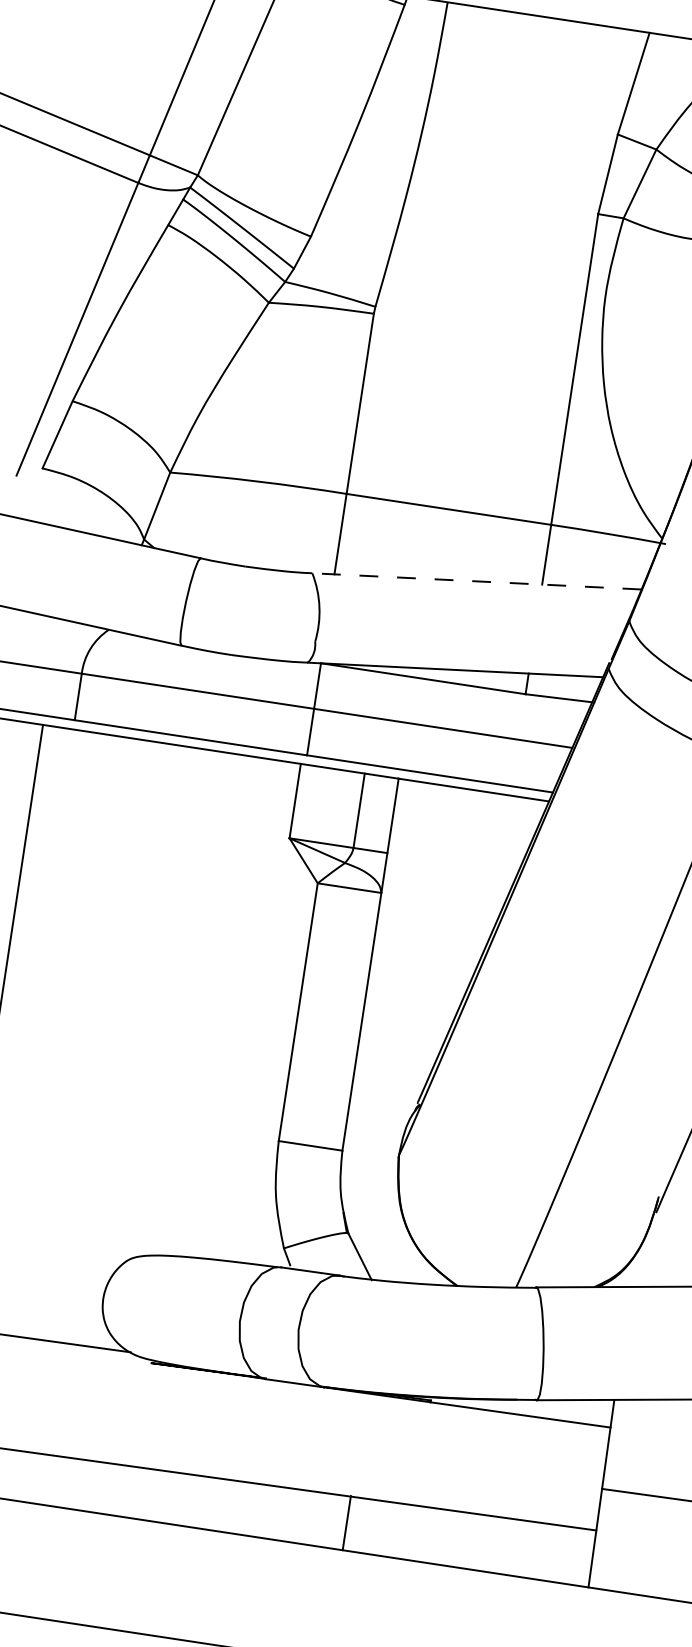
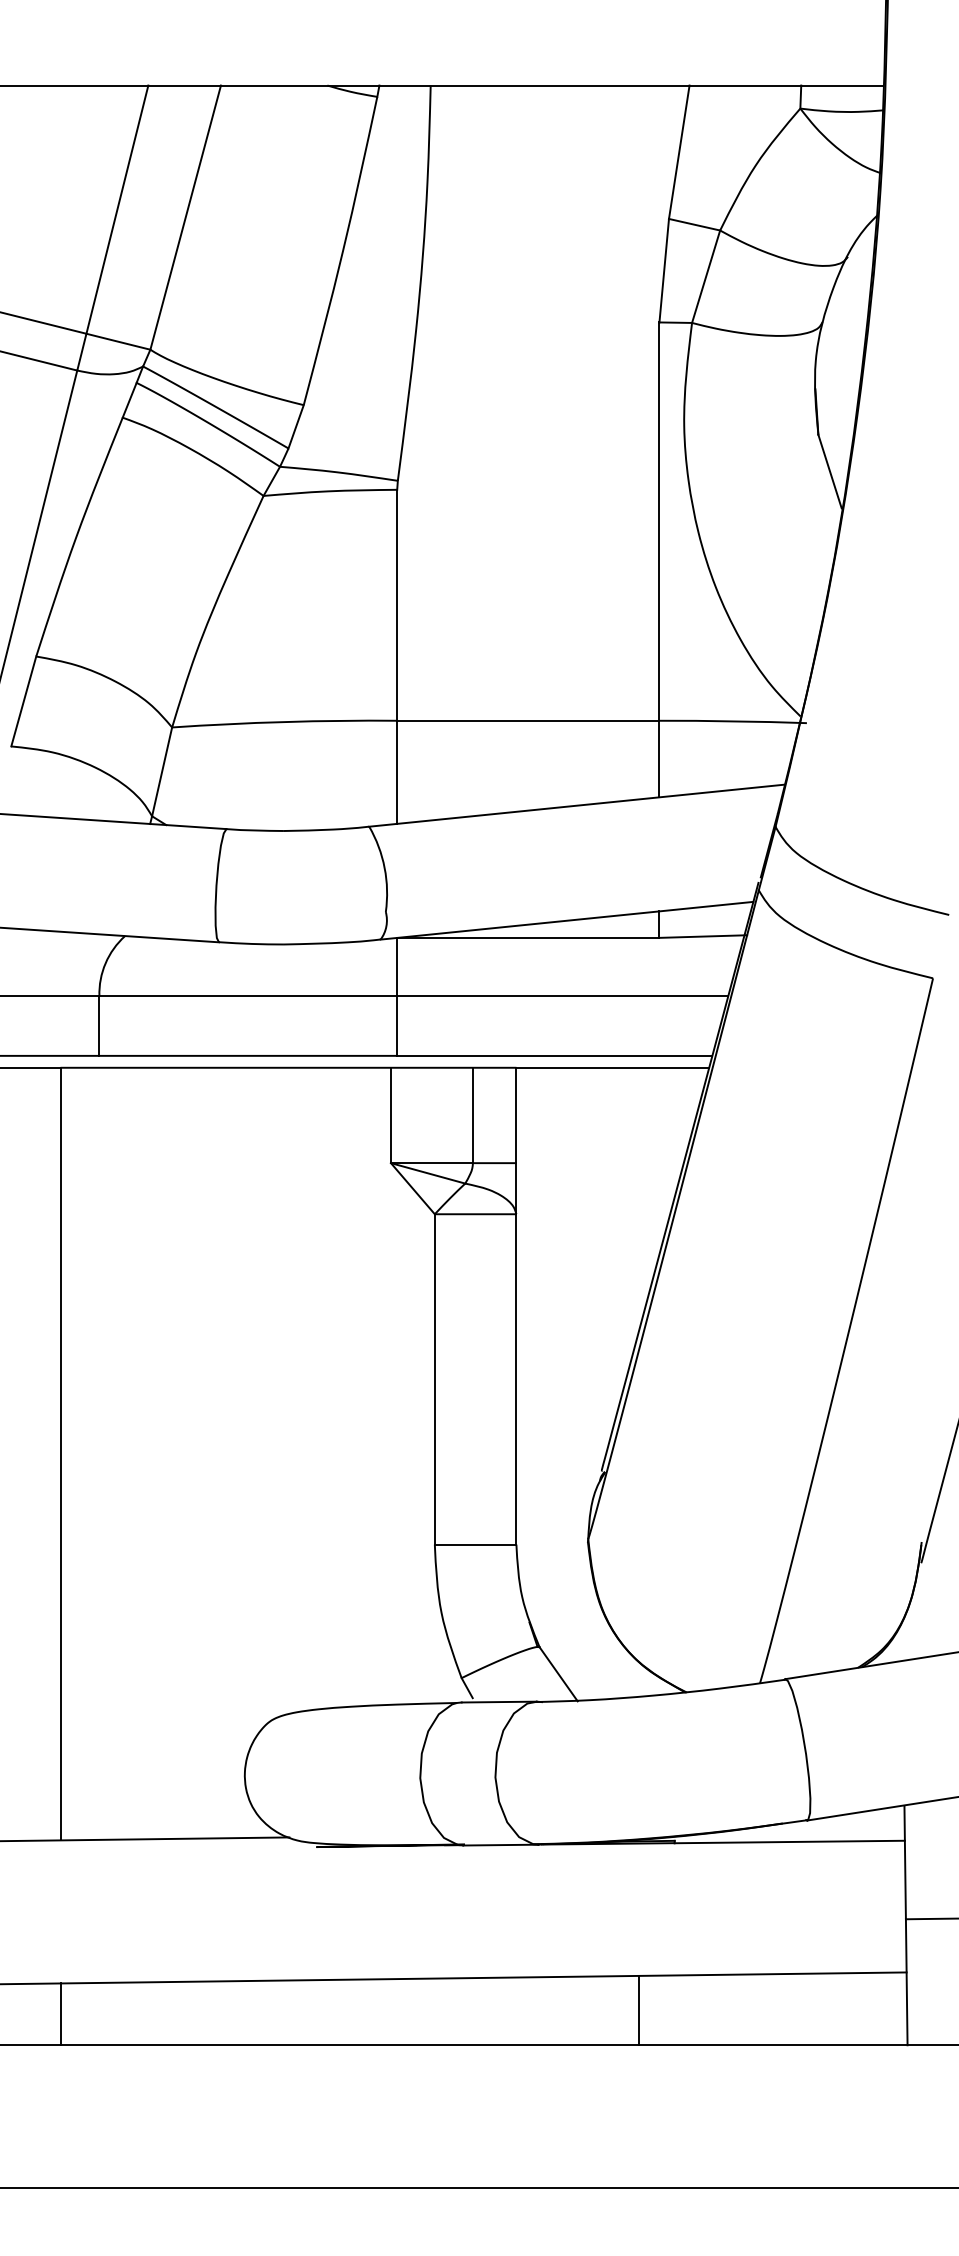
line: (476, 581) -> (576, 805), dashed -> solid
line: (346, 1523) -> (638, 2010), moved

